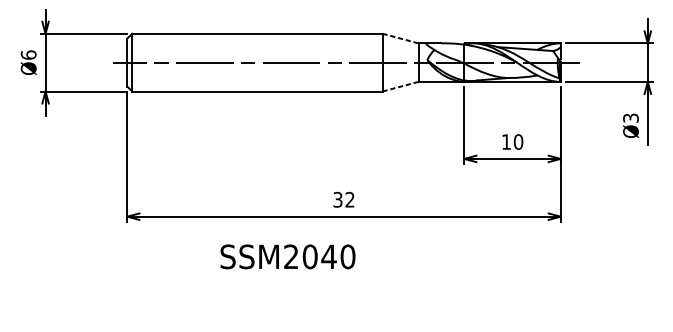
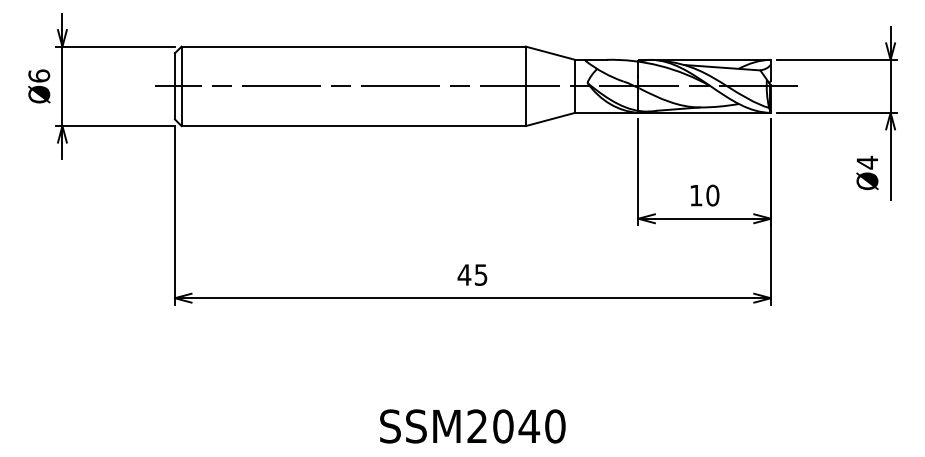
line: (400, 38) -> (550, 53), dashed -> solid
line: (400, 86) -> (550, 119), dashed -> solid
text: (631, 118) -> (867, 162), Ø3 -> Ø4
text: (343, 199) -> (472, 274), 32 -> 45
text: (287, 256) -> (472, 426), moved

